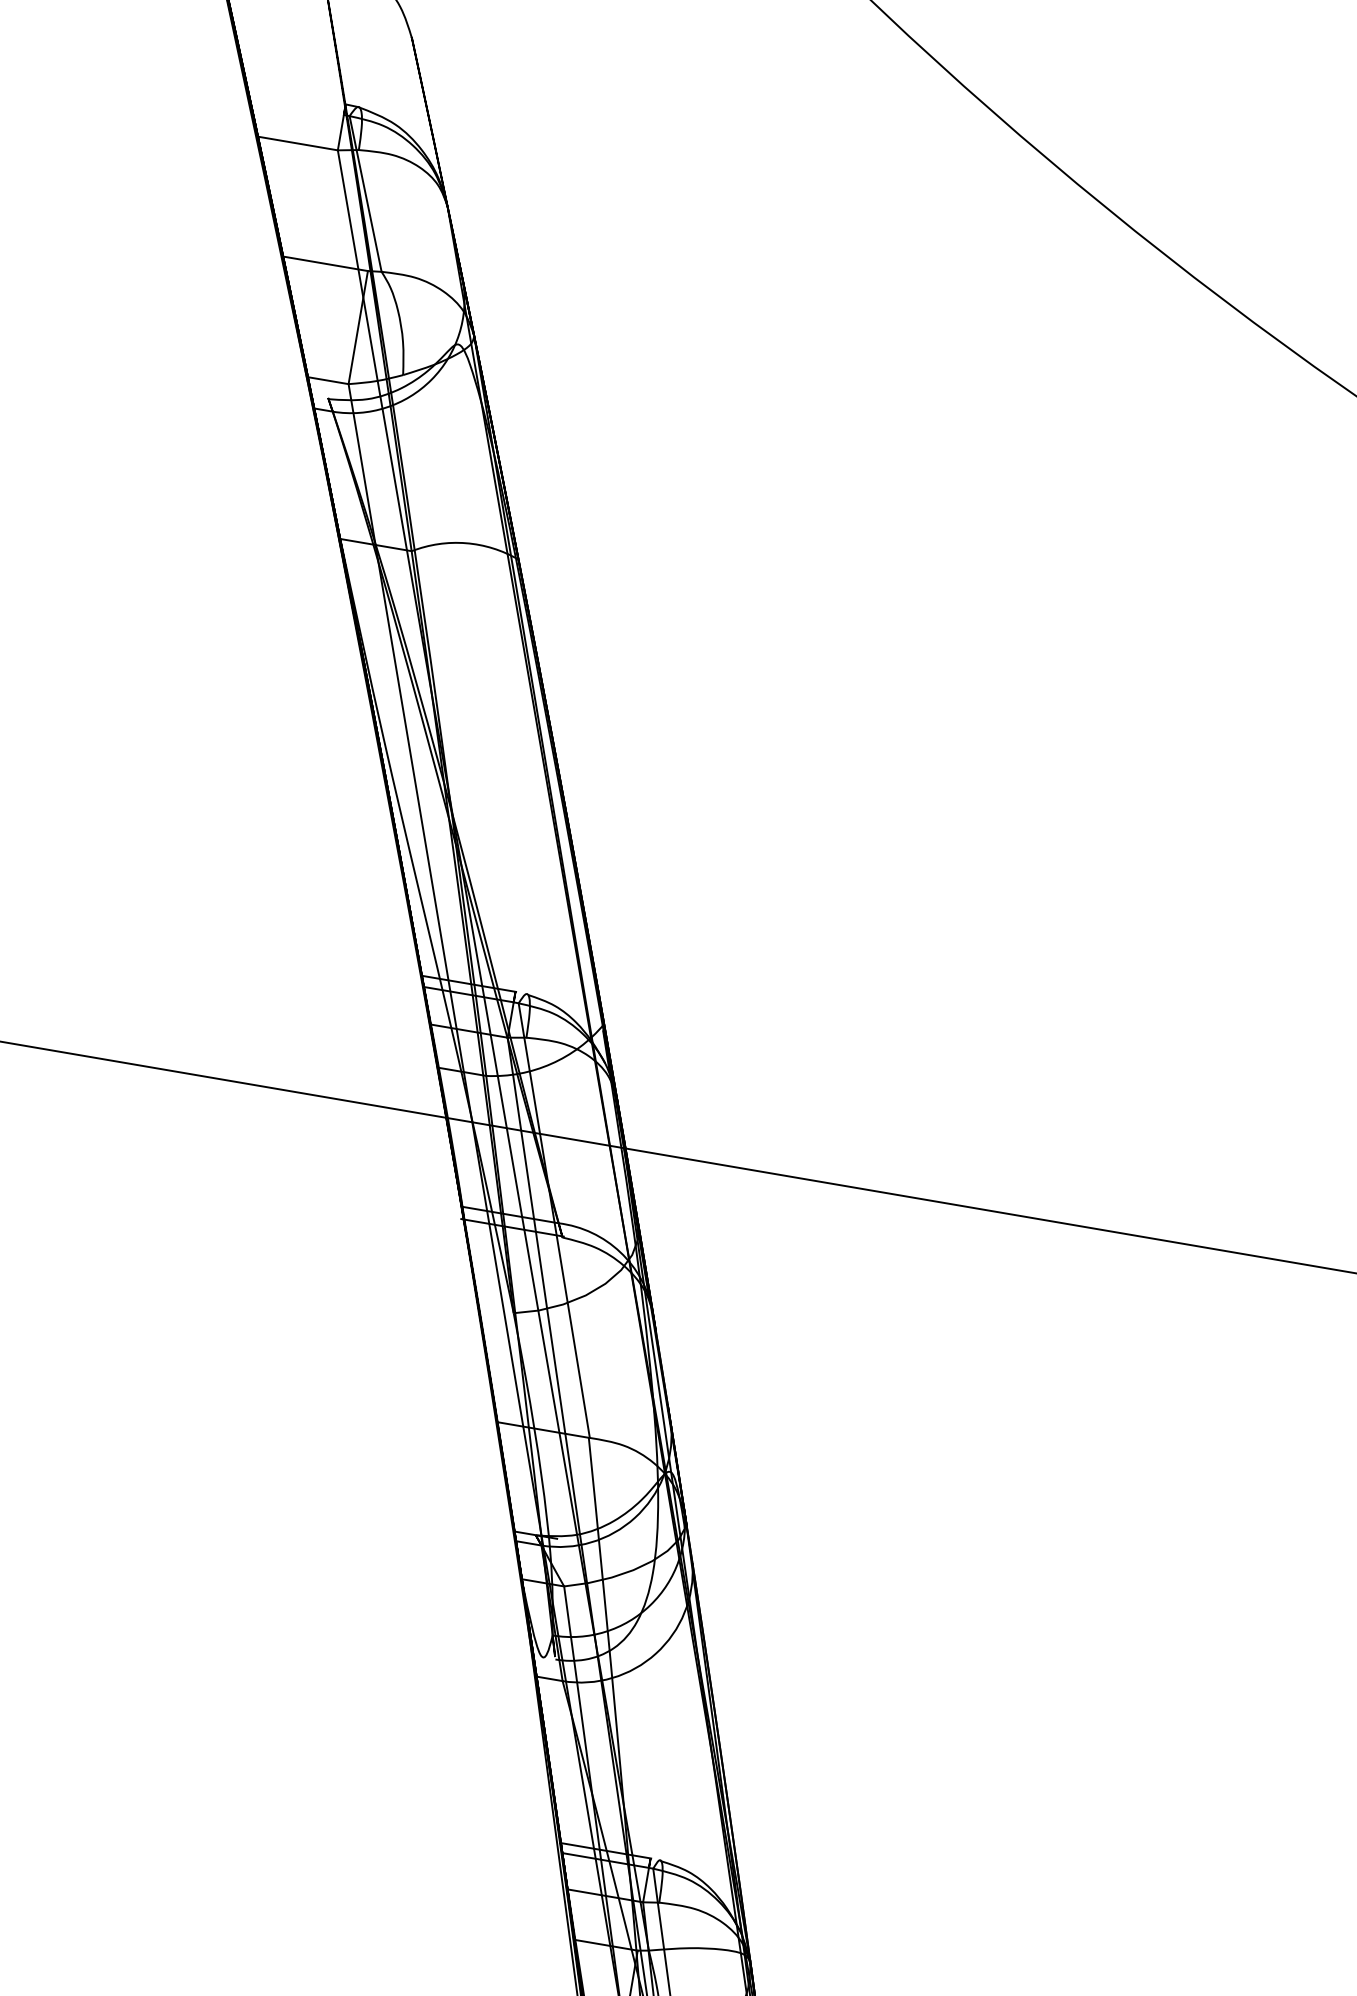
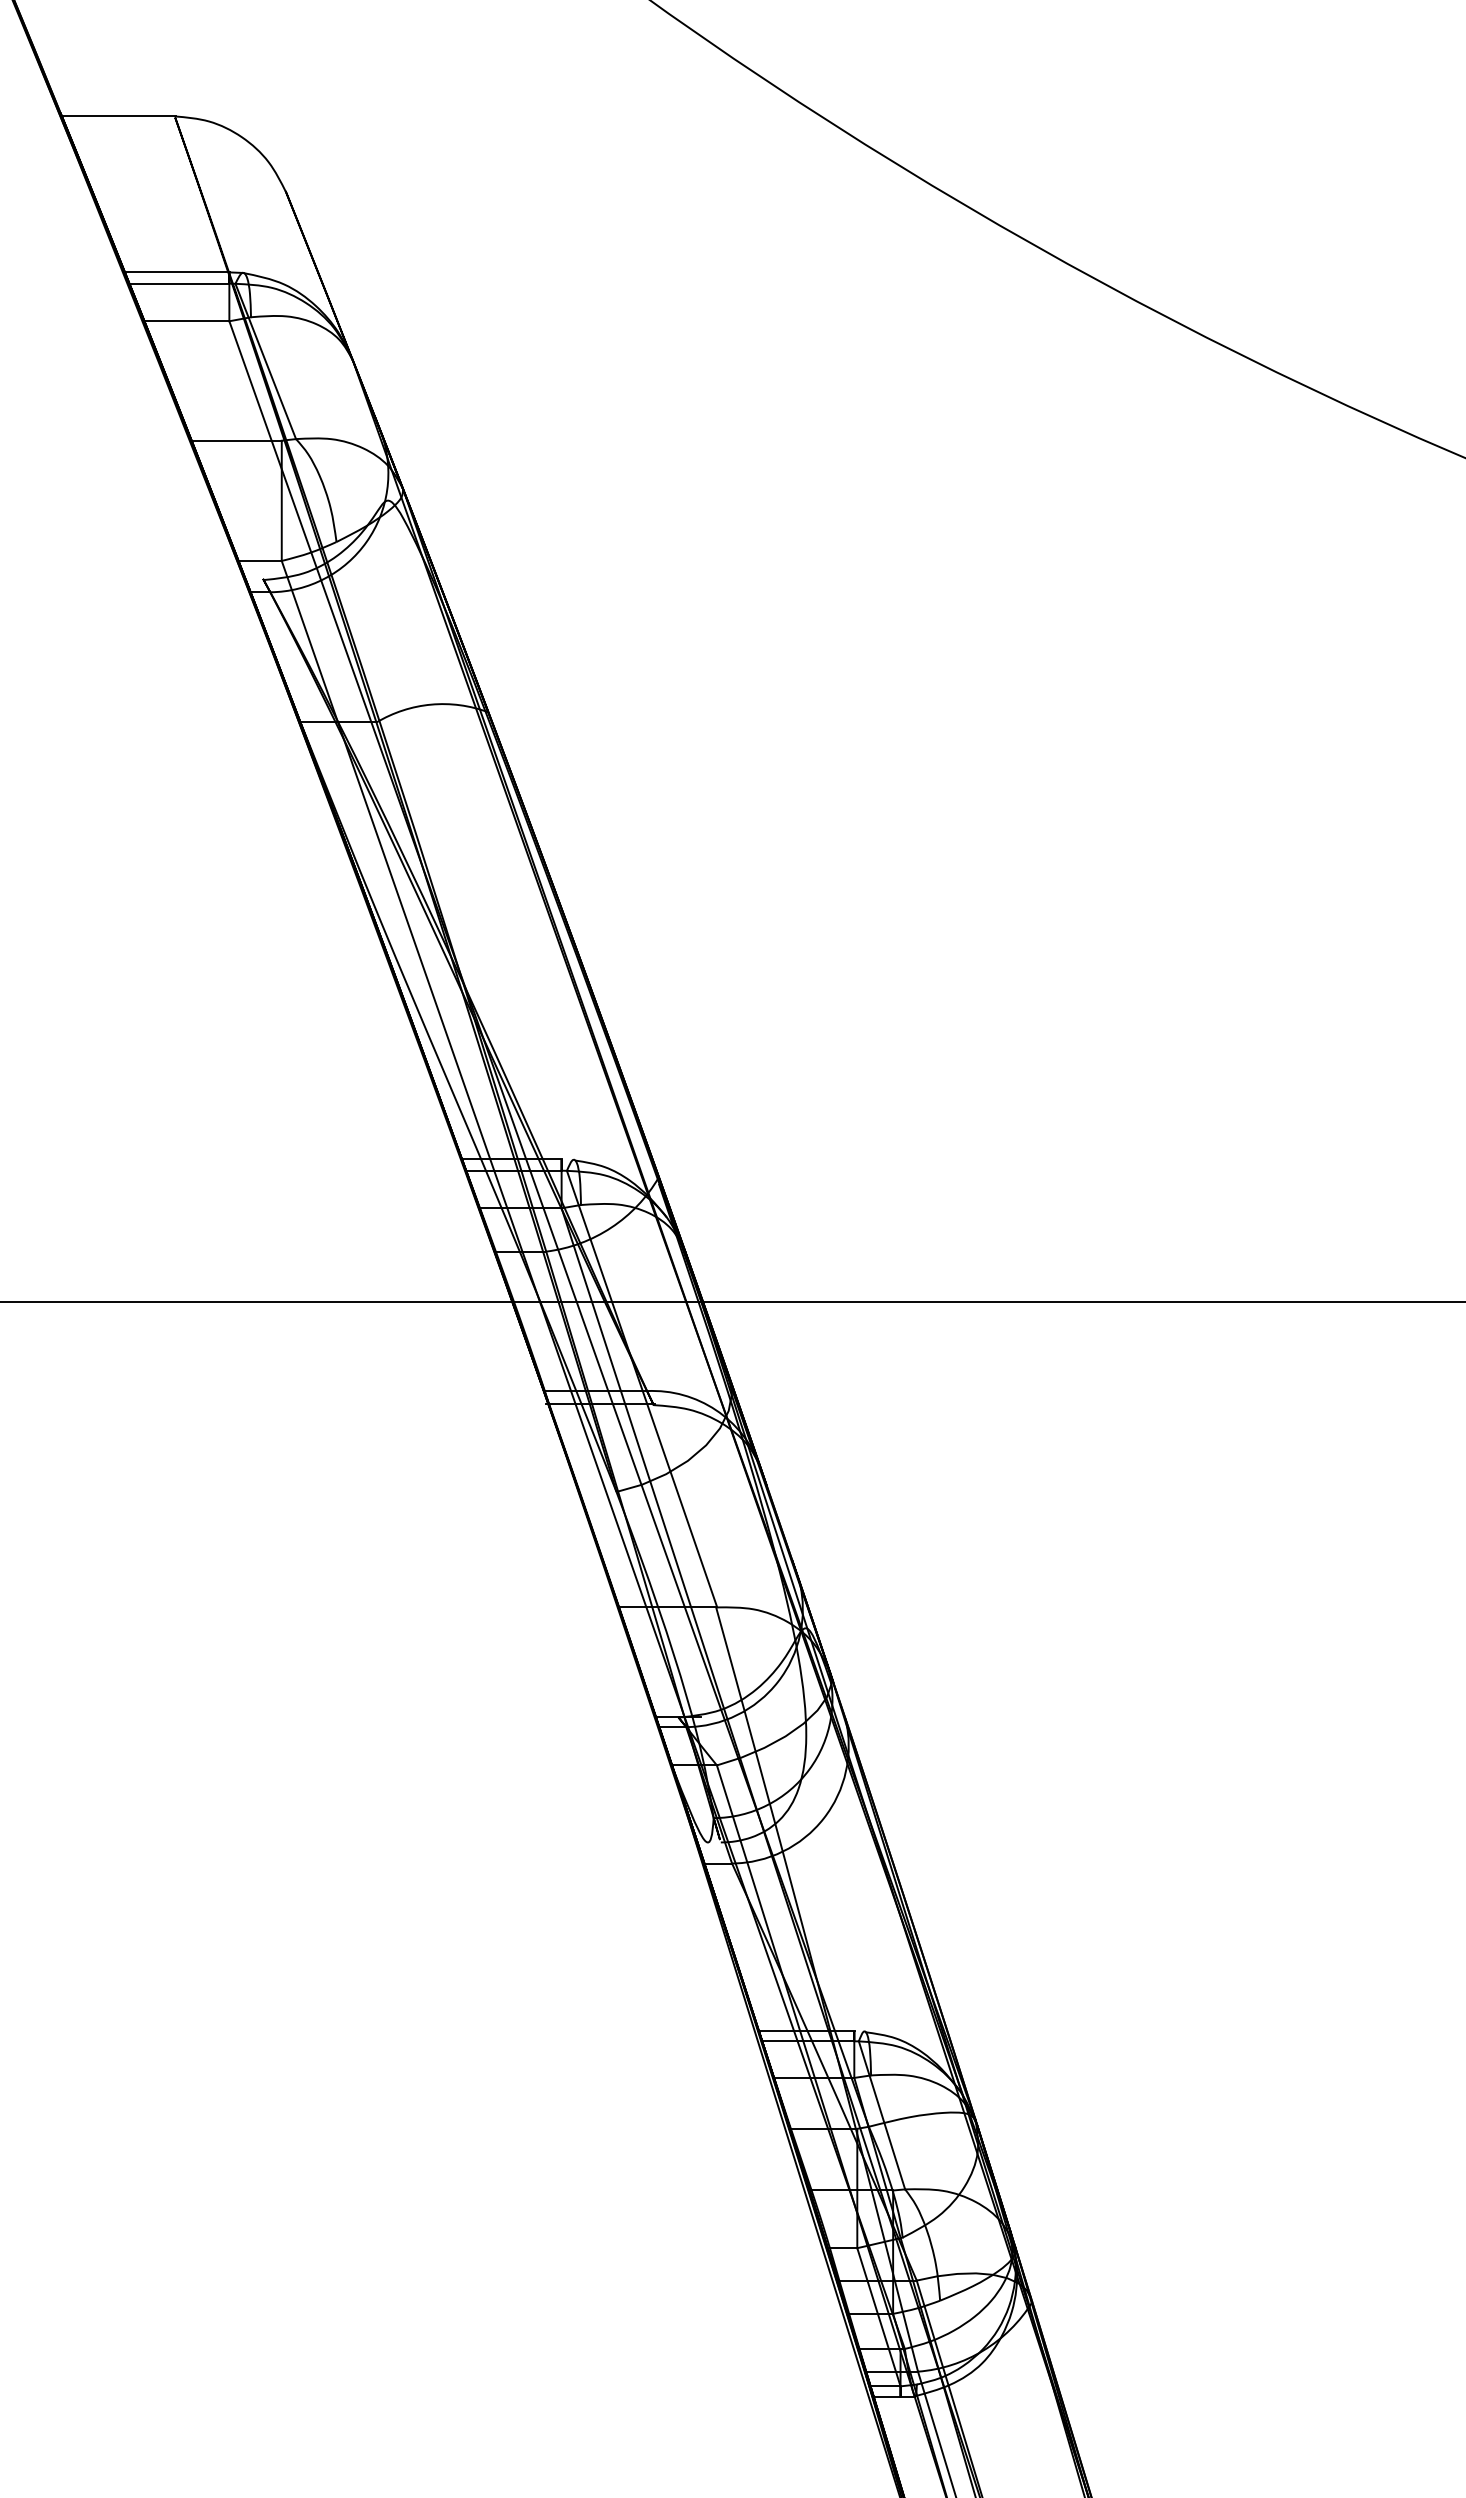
line: (295, 96) -> (176, 272), added
line: (296, 106) -> (178, 283), added

